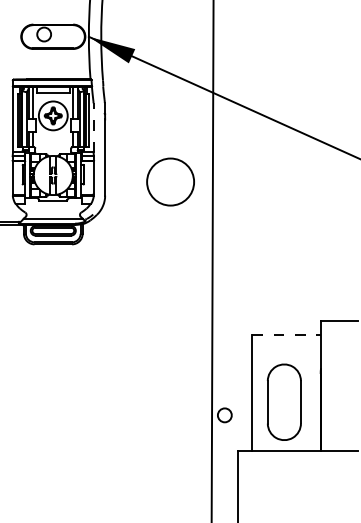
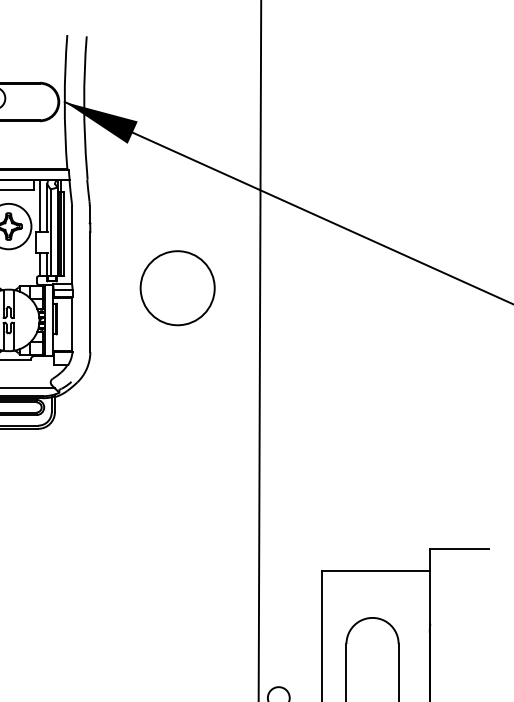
line: (93, 127) -> (72, 244), dashed -> solid
circle: (170, 181) -> (177, 287), moved
line: (287, 334) -> (377, 570), dashed -> solid

